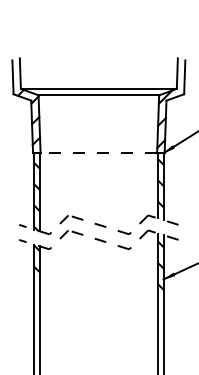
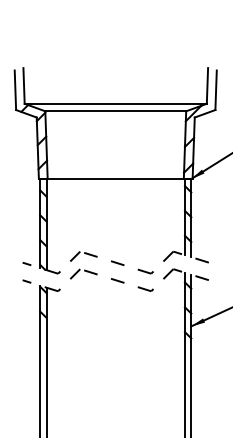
line: (98, 153) -> (115, 179), dashed -> solid

